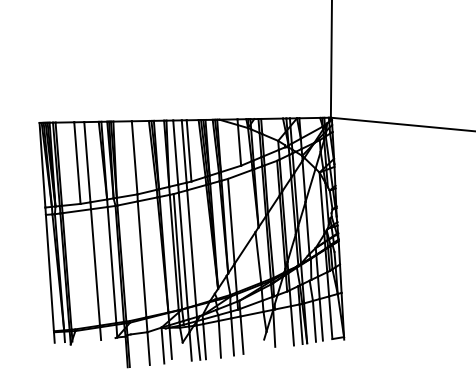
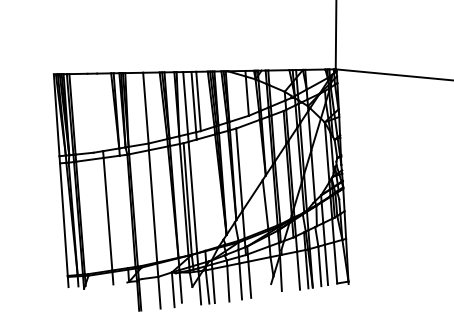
line: (77, 162) -> (90, 112), removed
line: (87, 162) -> (100, 112), removed
line: (191, 247) -> (200, 194), removed
line: (111, 265) -> (123, 212), removed

